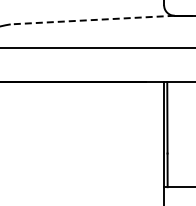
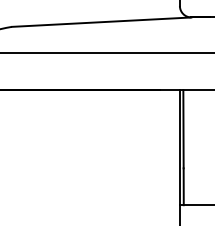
line: (92, 20) -> (101, 22), dashed -> solid

